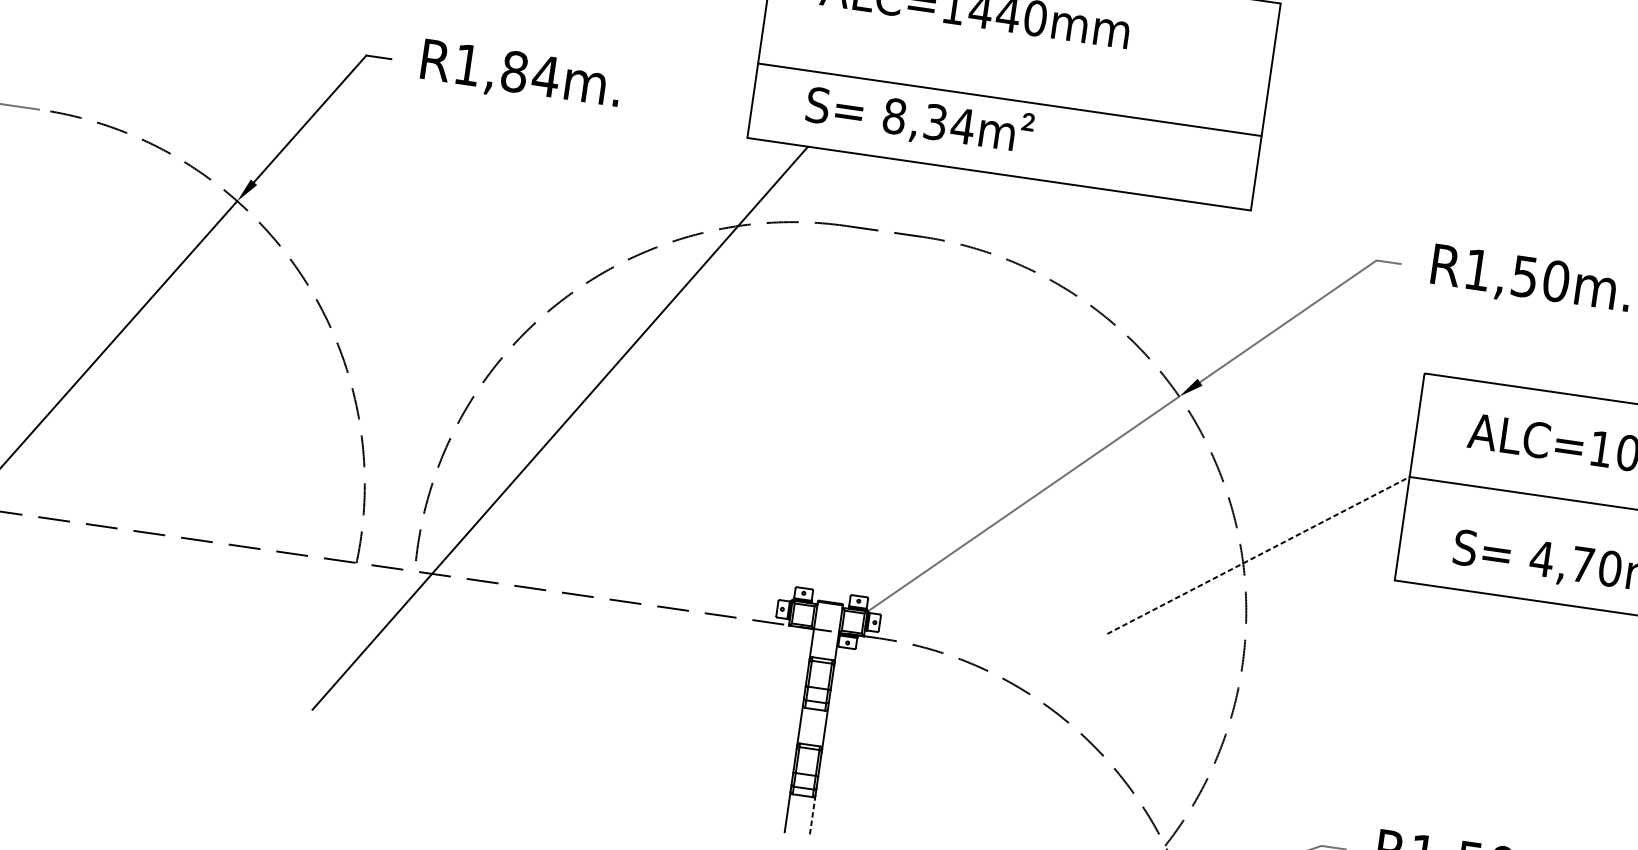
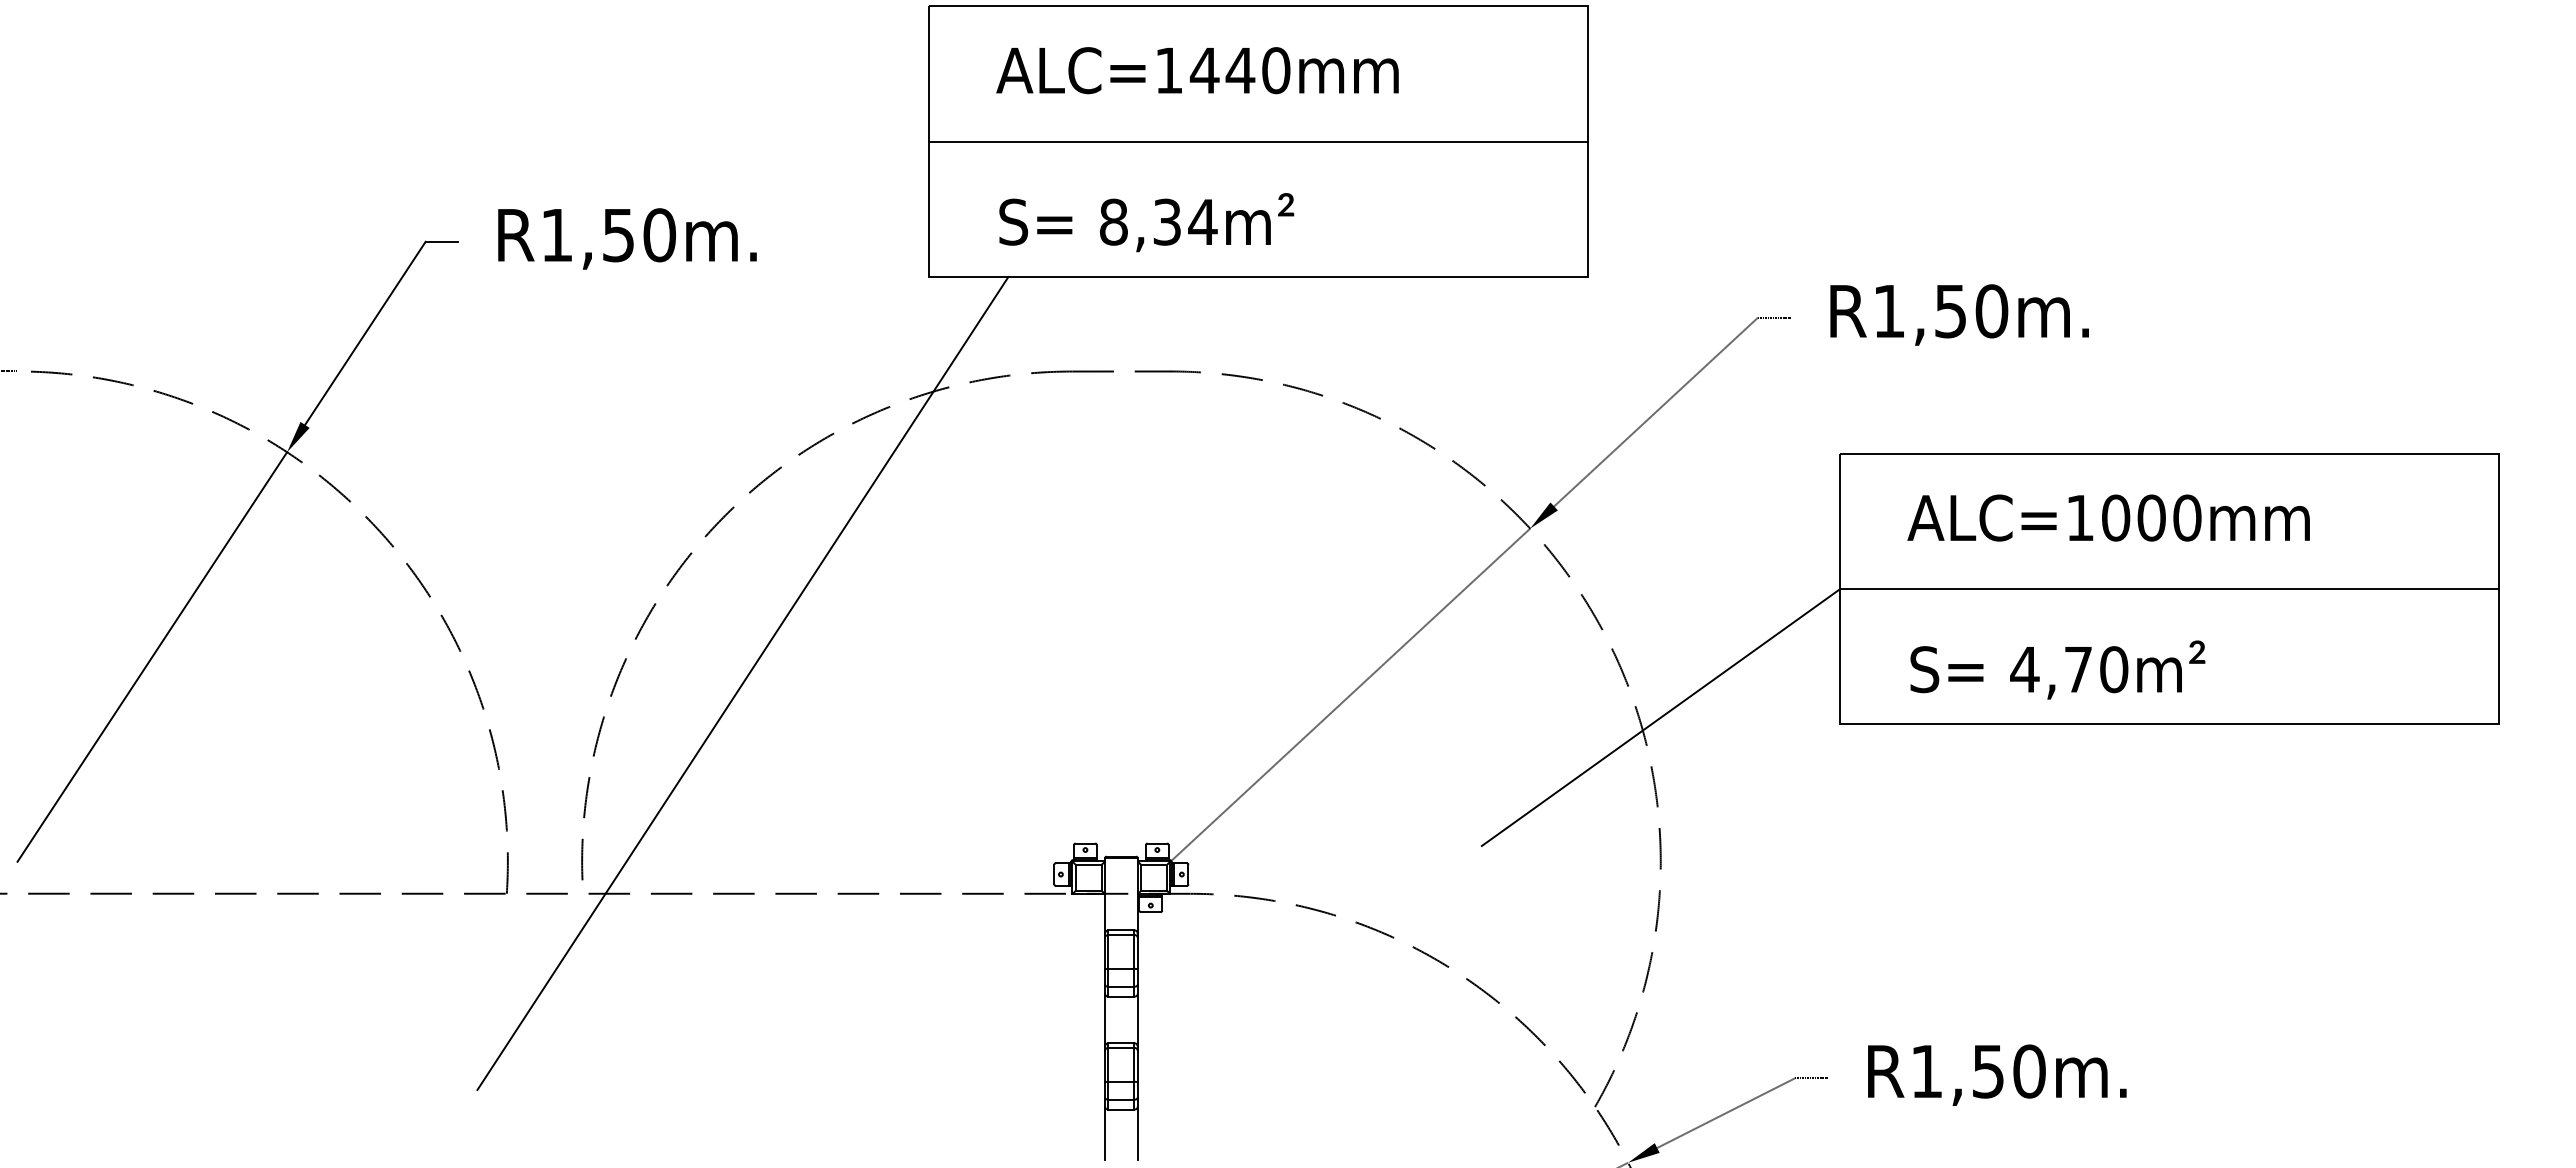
text: (530, 74) -> (639, 235), R1,84m. -> R1,50m.
line: (1010, 99) -> (1258, 141), moved
line: (1258, 555) -> (1661, 717), dashed -> solid
line: (812, 815) -> (1137, 1133), dashed -> solid

